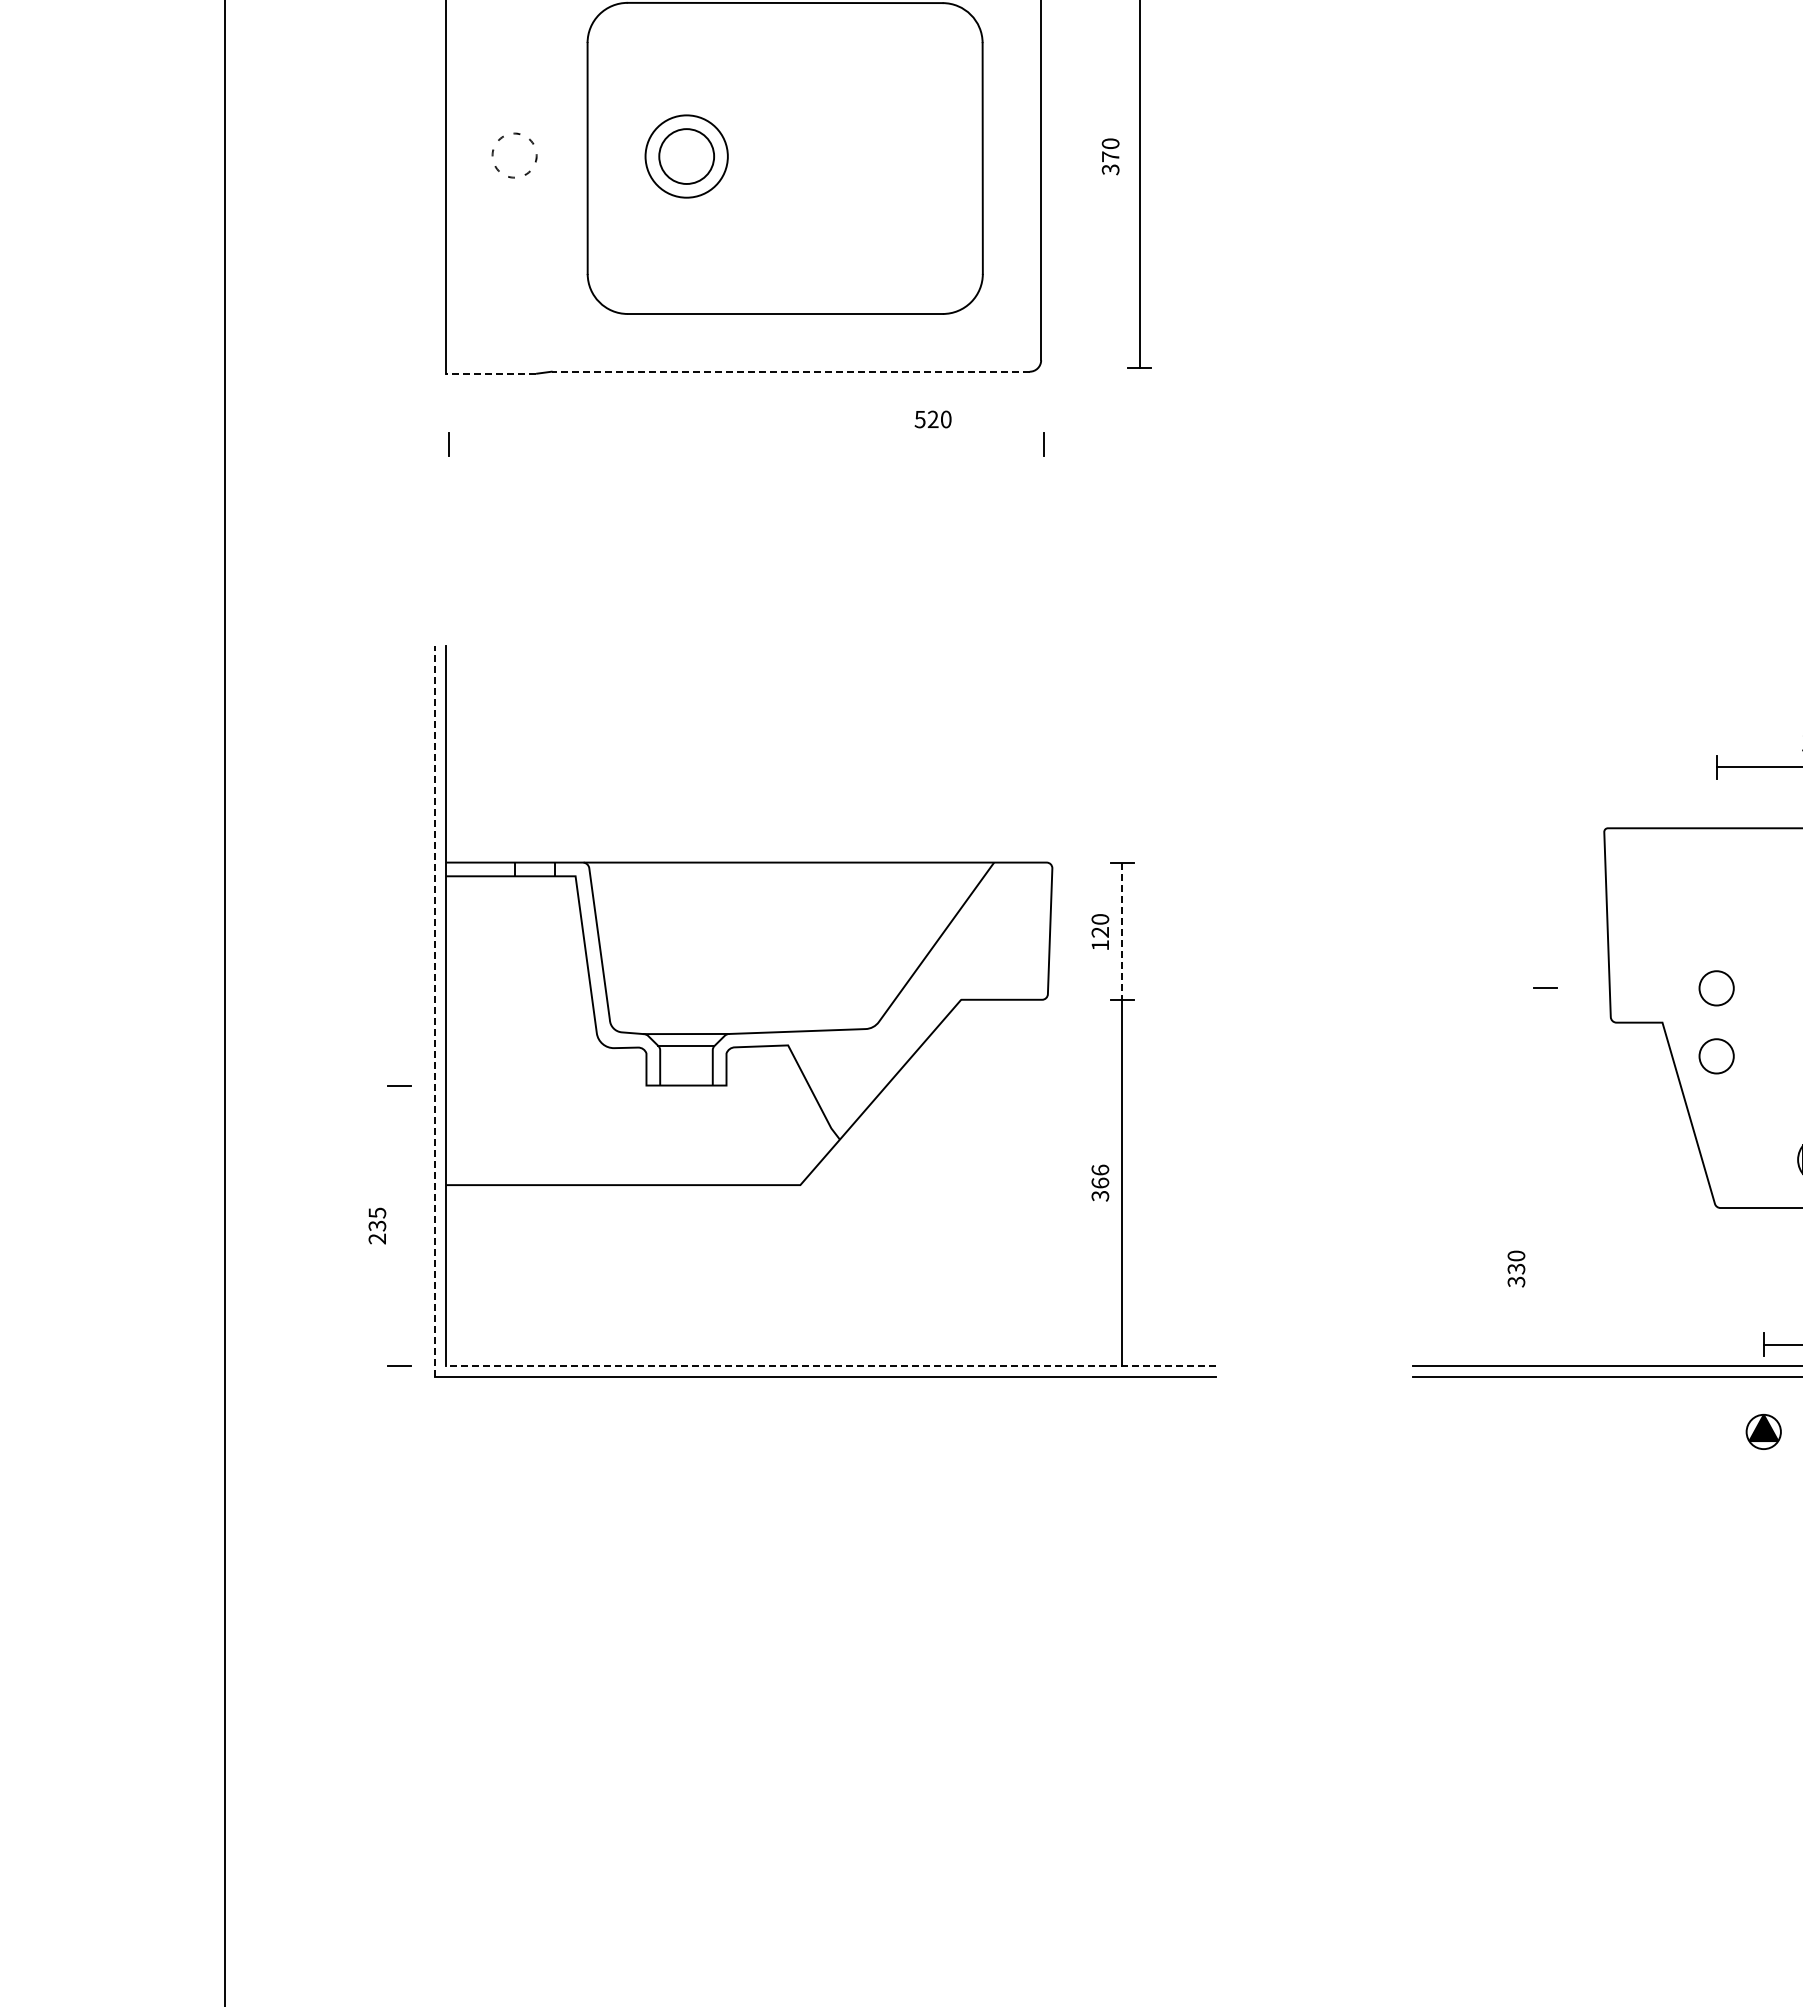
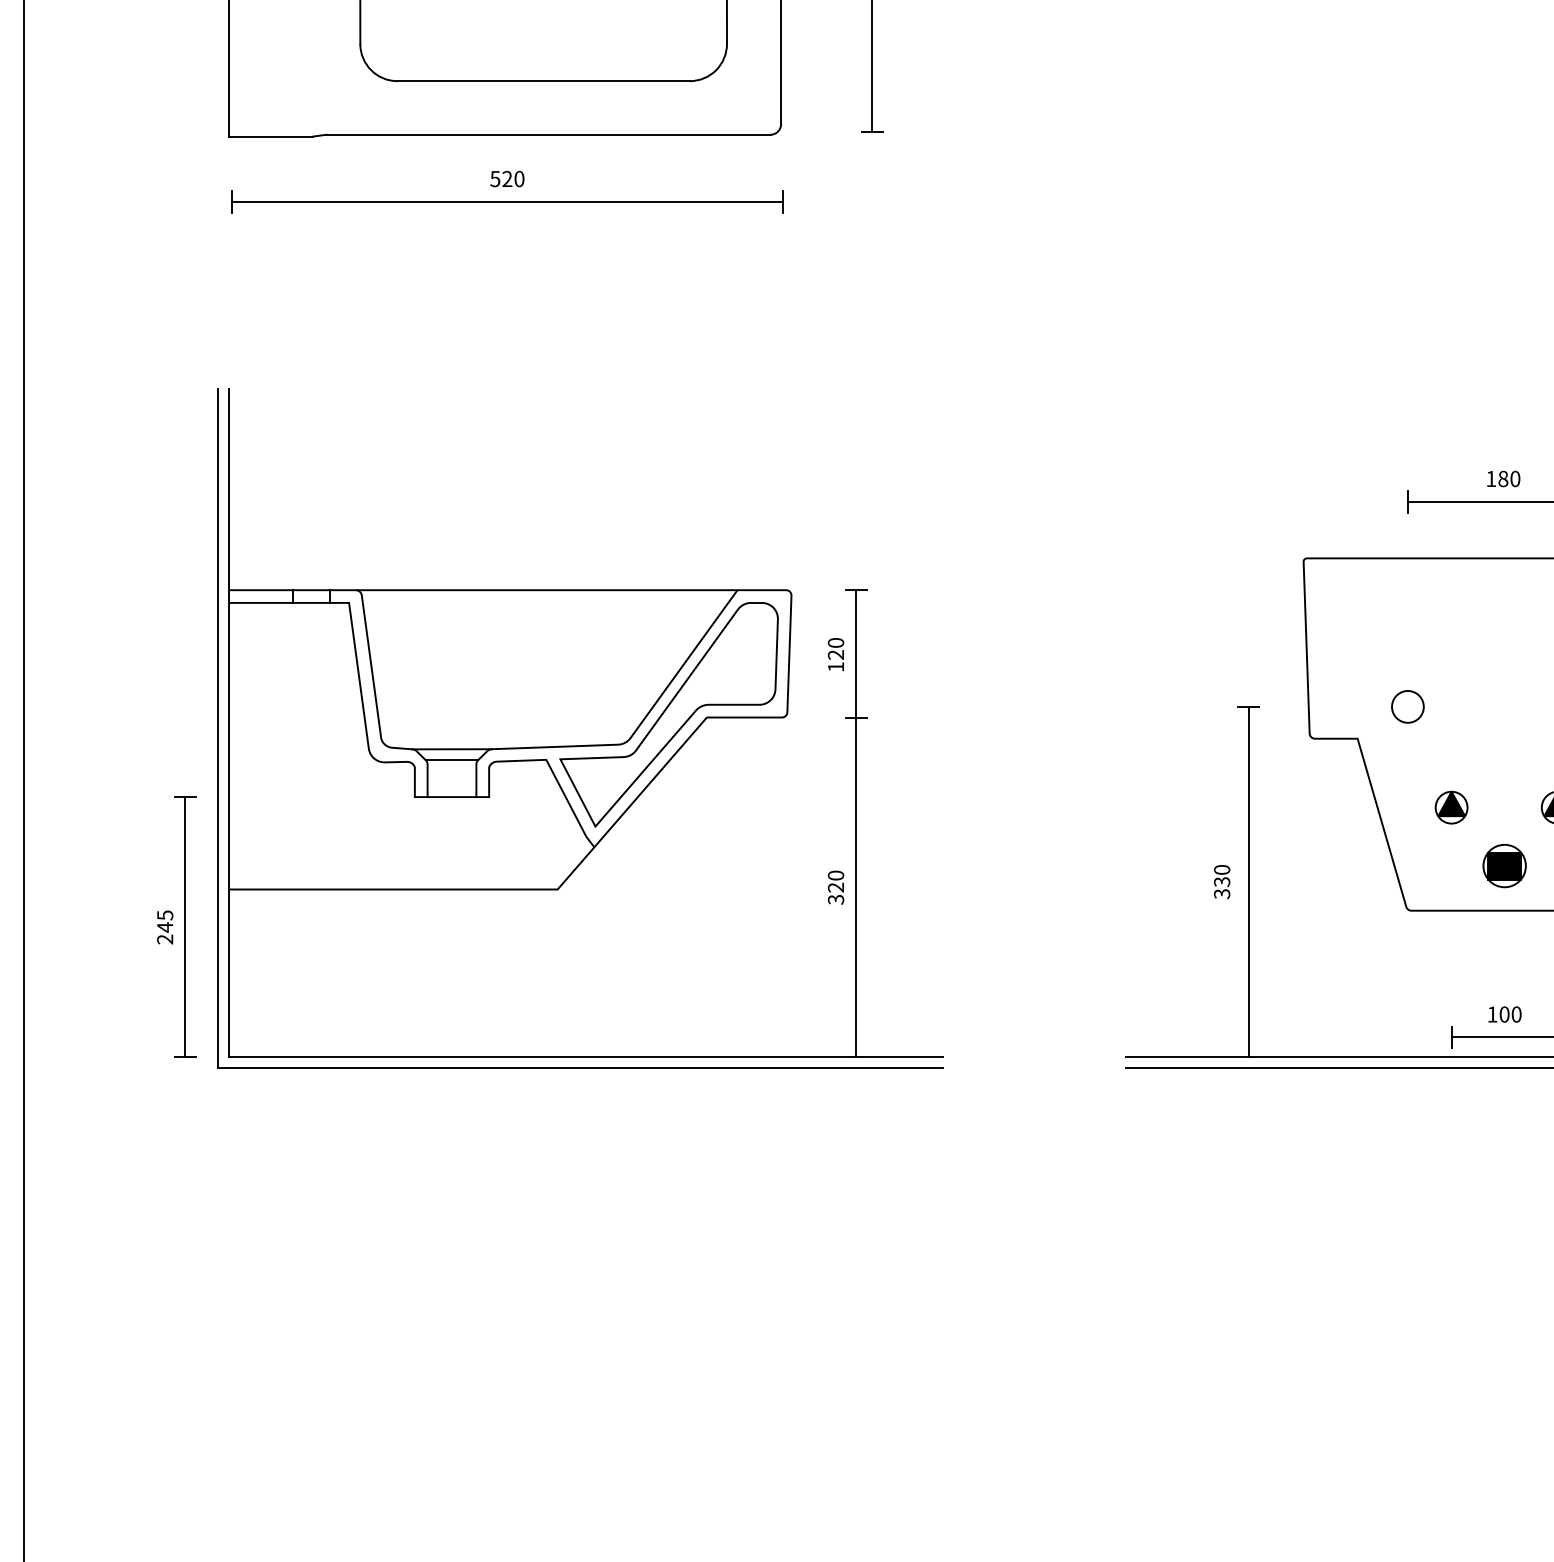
line: (790, 371) -> (548, 134), dashed -> solid
line: (490, 373) -> (270, 136), dashed -> solid
text: (932, 419) -> (506, 179), moved
line: (746, 444) -> (507, 202), added
line: (1122, 931) -> (856, 654), dashed -> solid
part: (920, 996) -> (669, 714), added
line: (434, 1011) -> (218, 728), dashed -> solid
circle: (1716, 1056) -> (1407, 770), removed
text: (1100, 1176) -> (836, 881), 366 -> 320
line: (1545, 1176) -> (1249, 881), added
text: (377, 1225) -> (165, 926), 235 -> 245
line: (399, 1225) -> (185, 926), added
text: (1516, 1268) -> (1222, 881), moved
line: (831, 1365) -> (586, 1056), dashed -> solid
part: (1763, 1431) -> (1451, 807), moved

